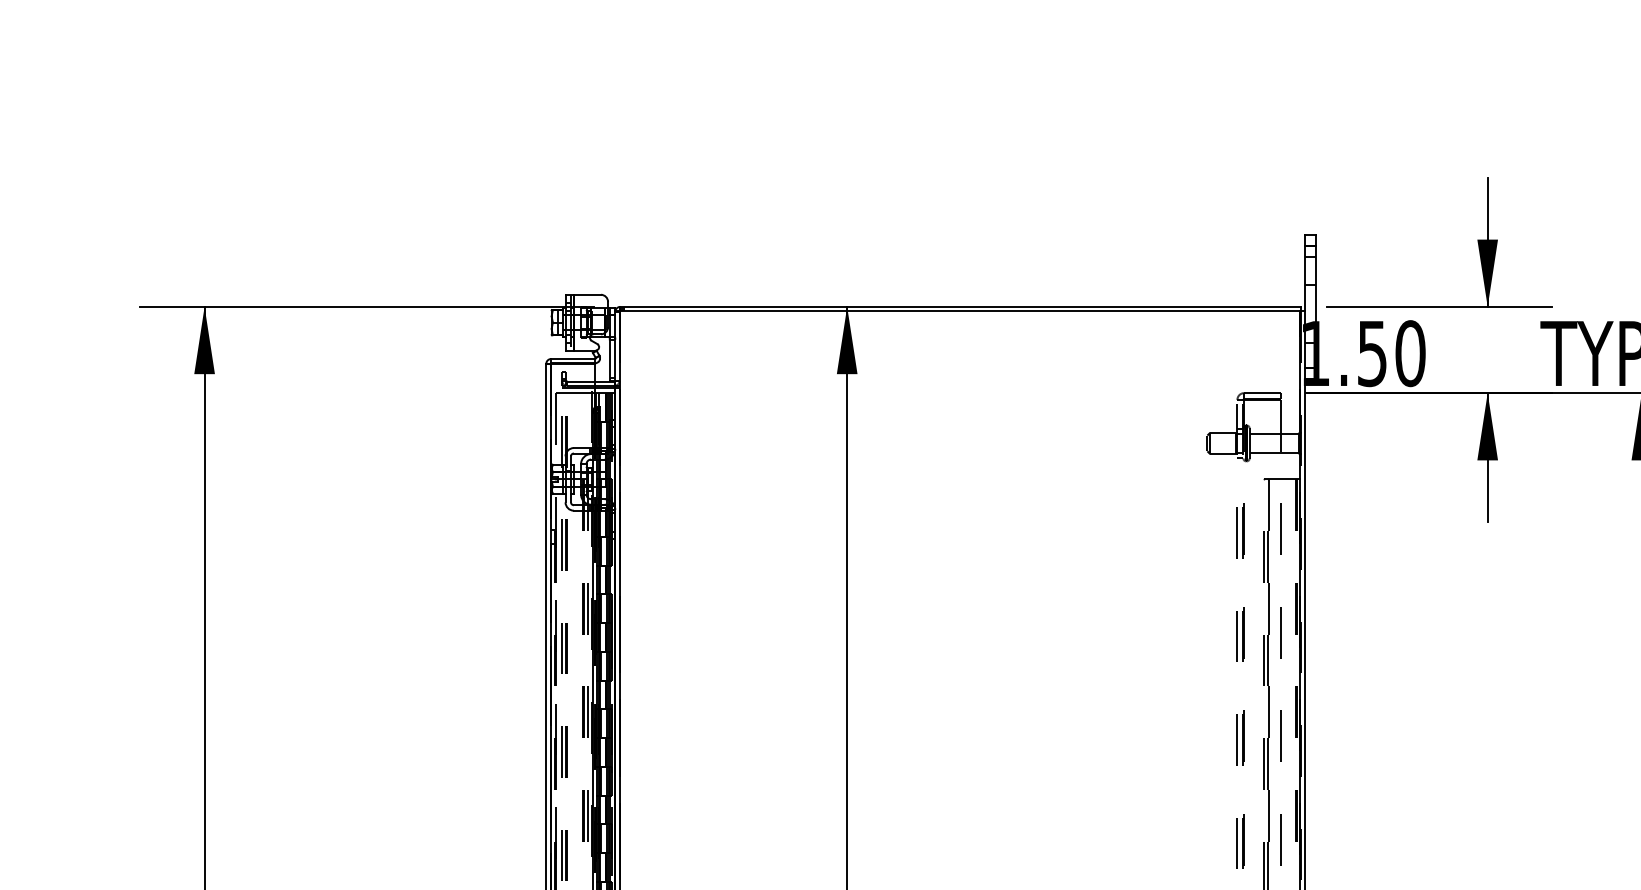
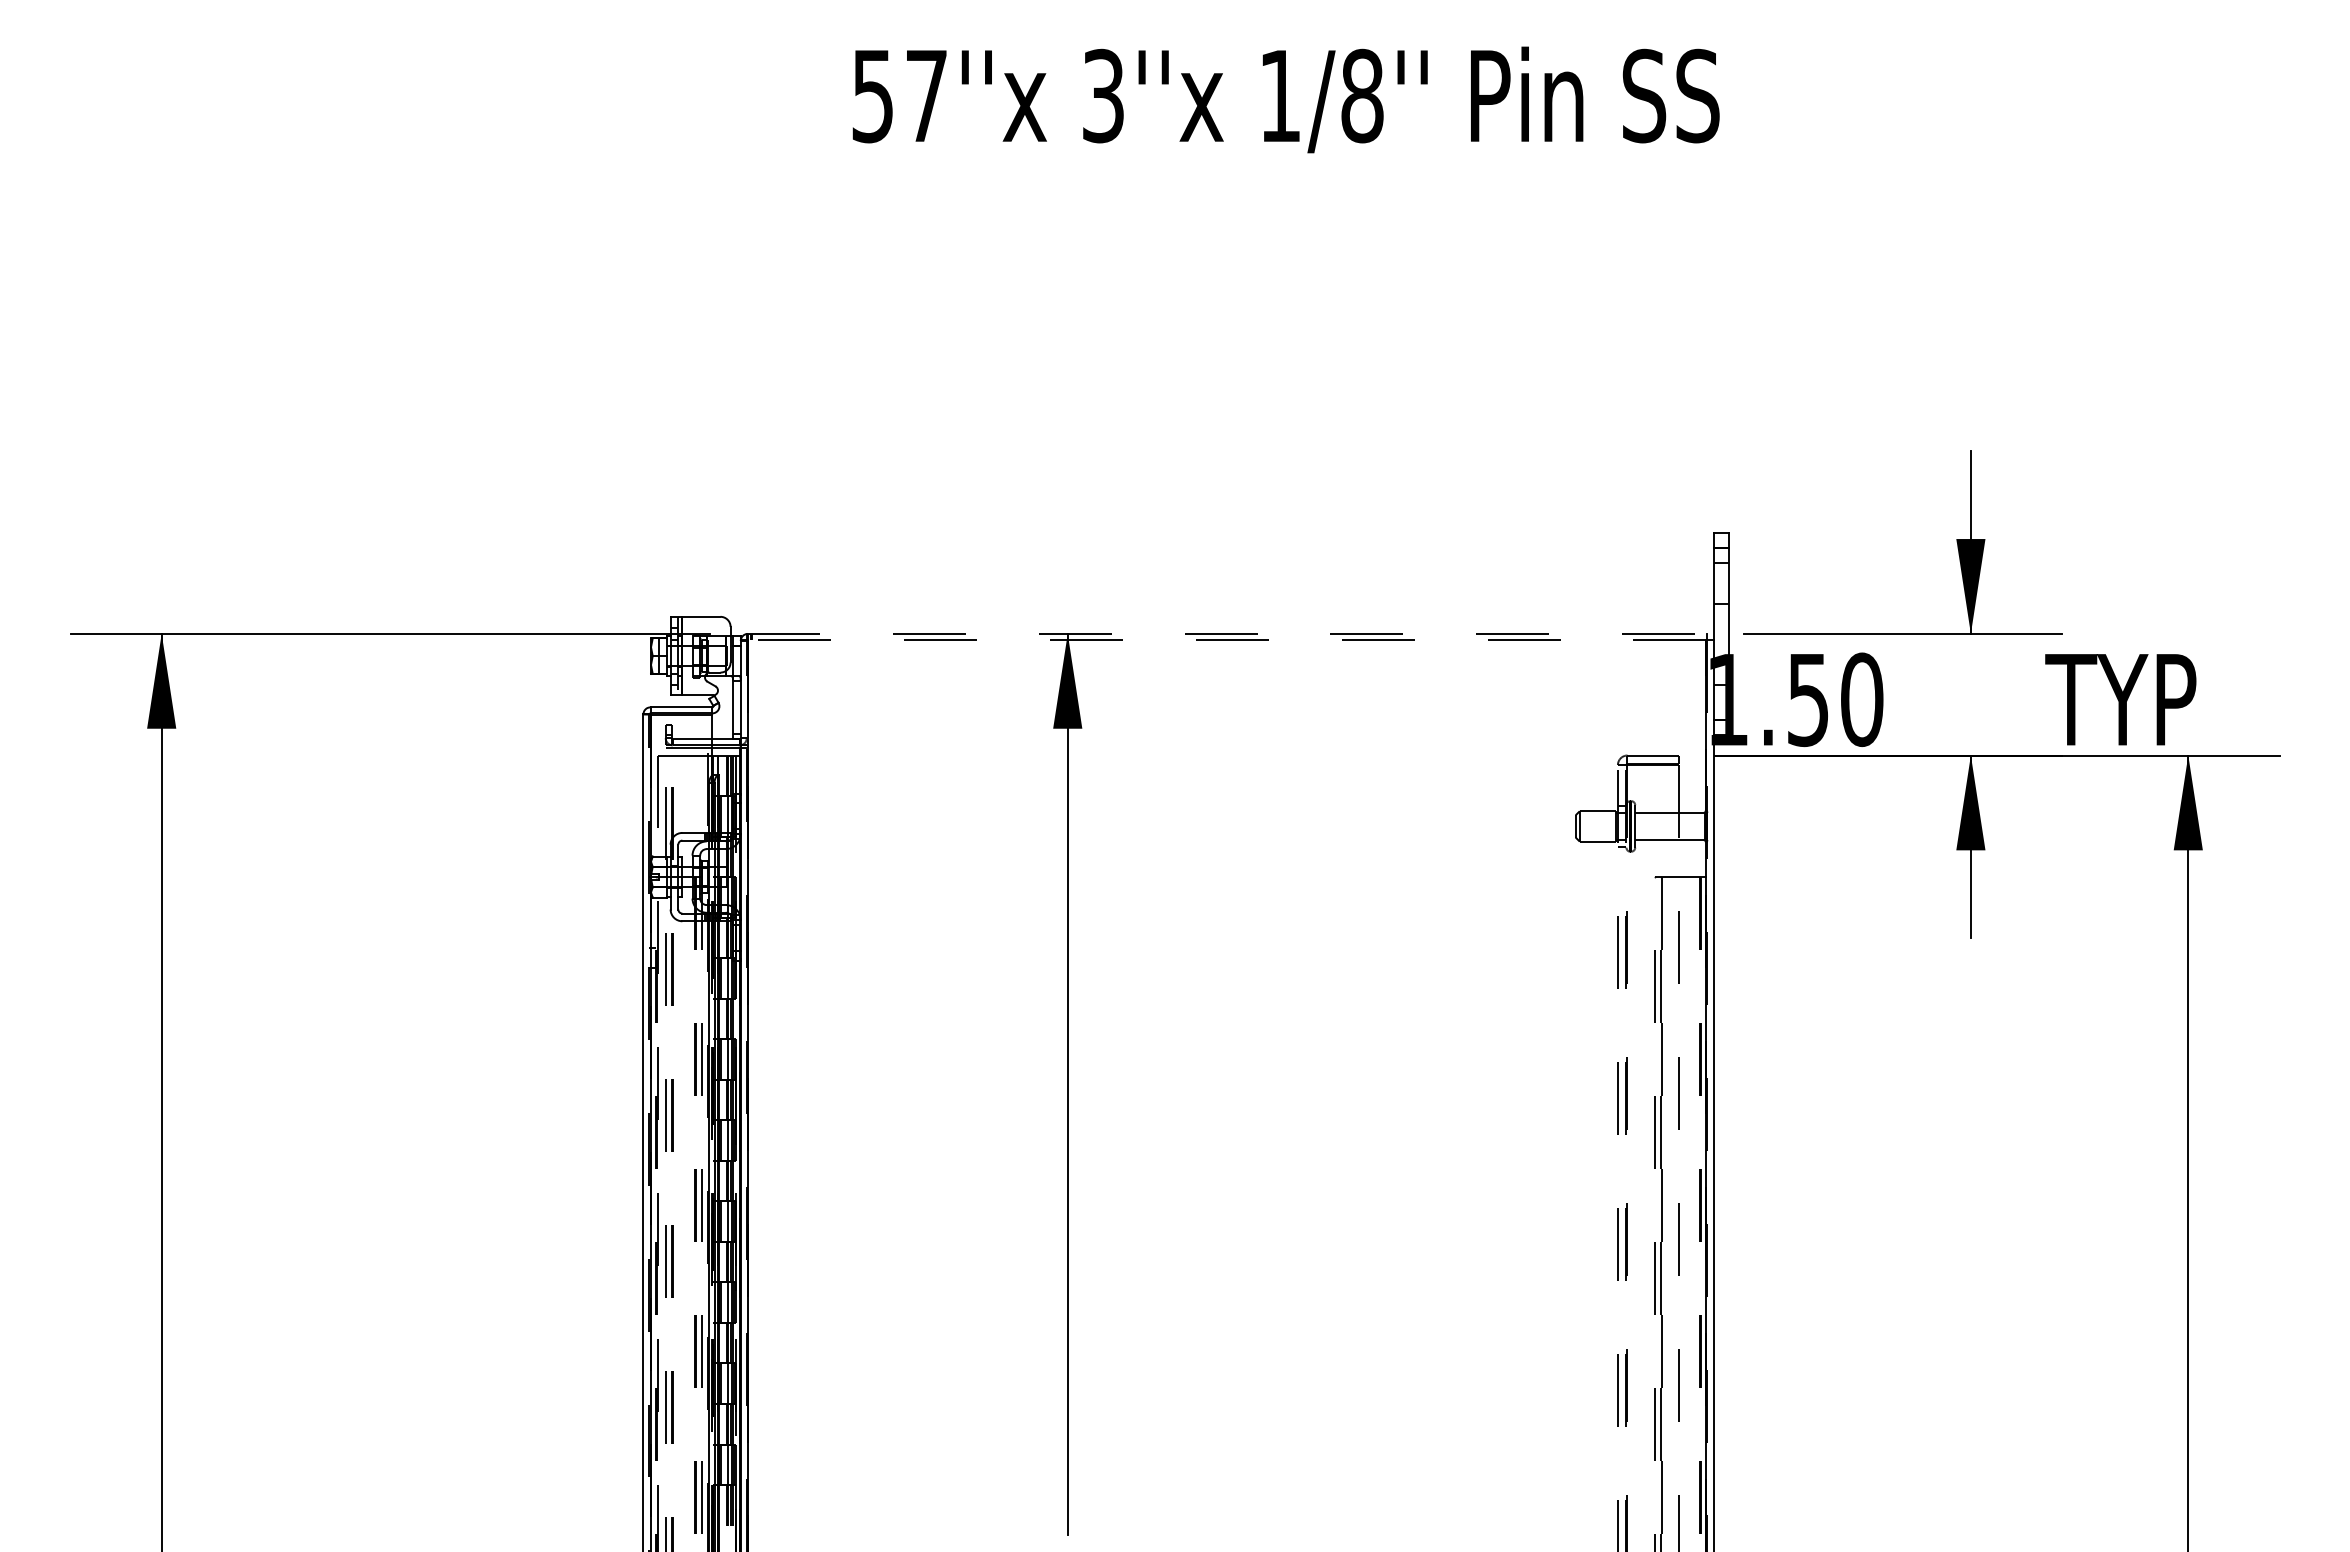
line: (960, 306) -> (1227, 633), solid -> dashed
line: (959, 310) -> (1226, 639), solid -> dashed

